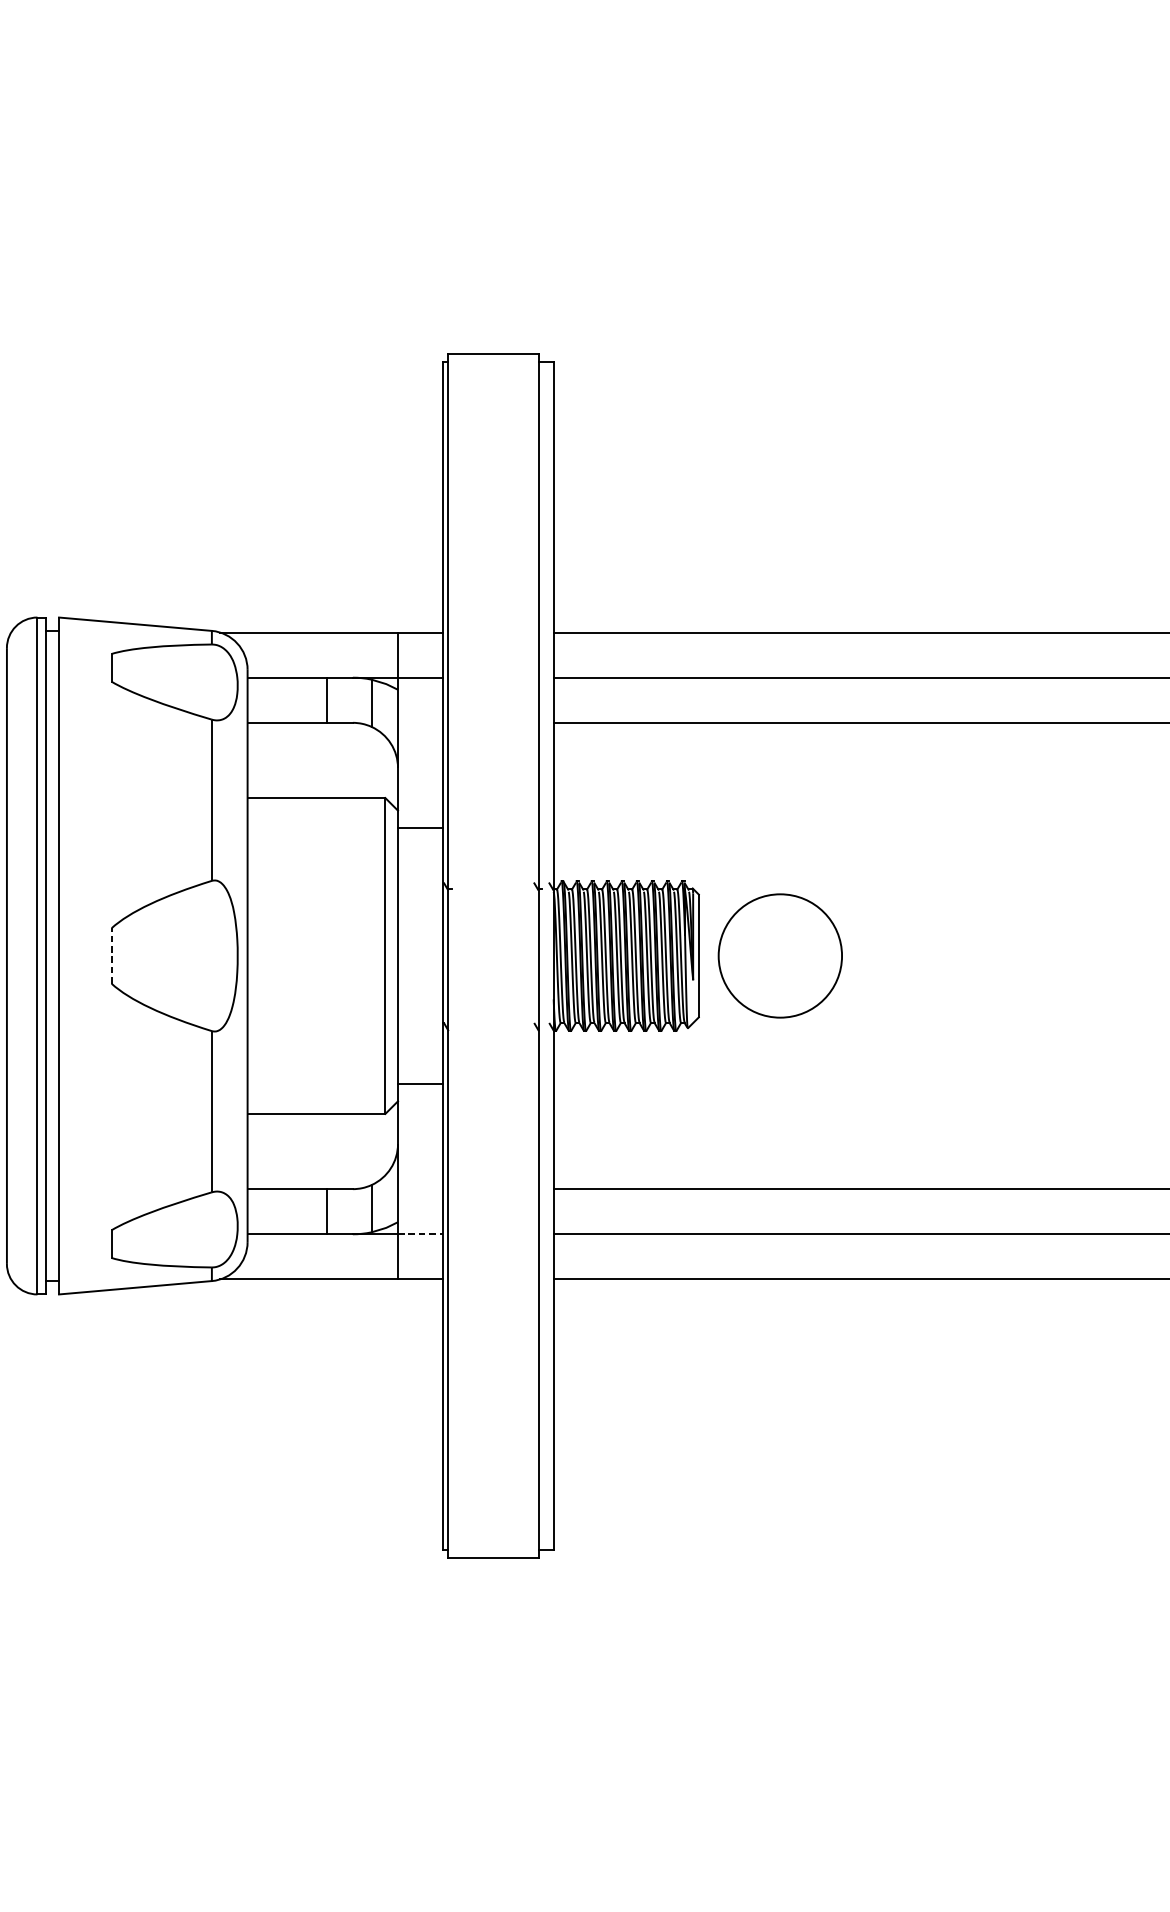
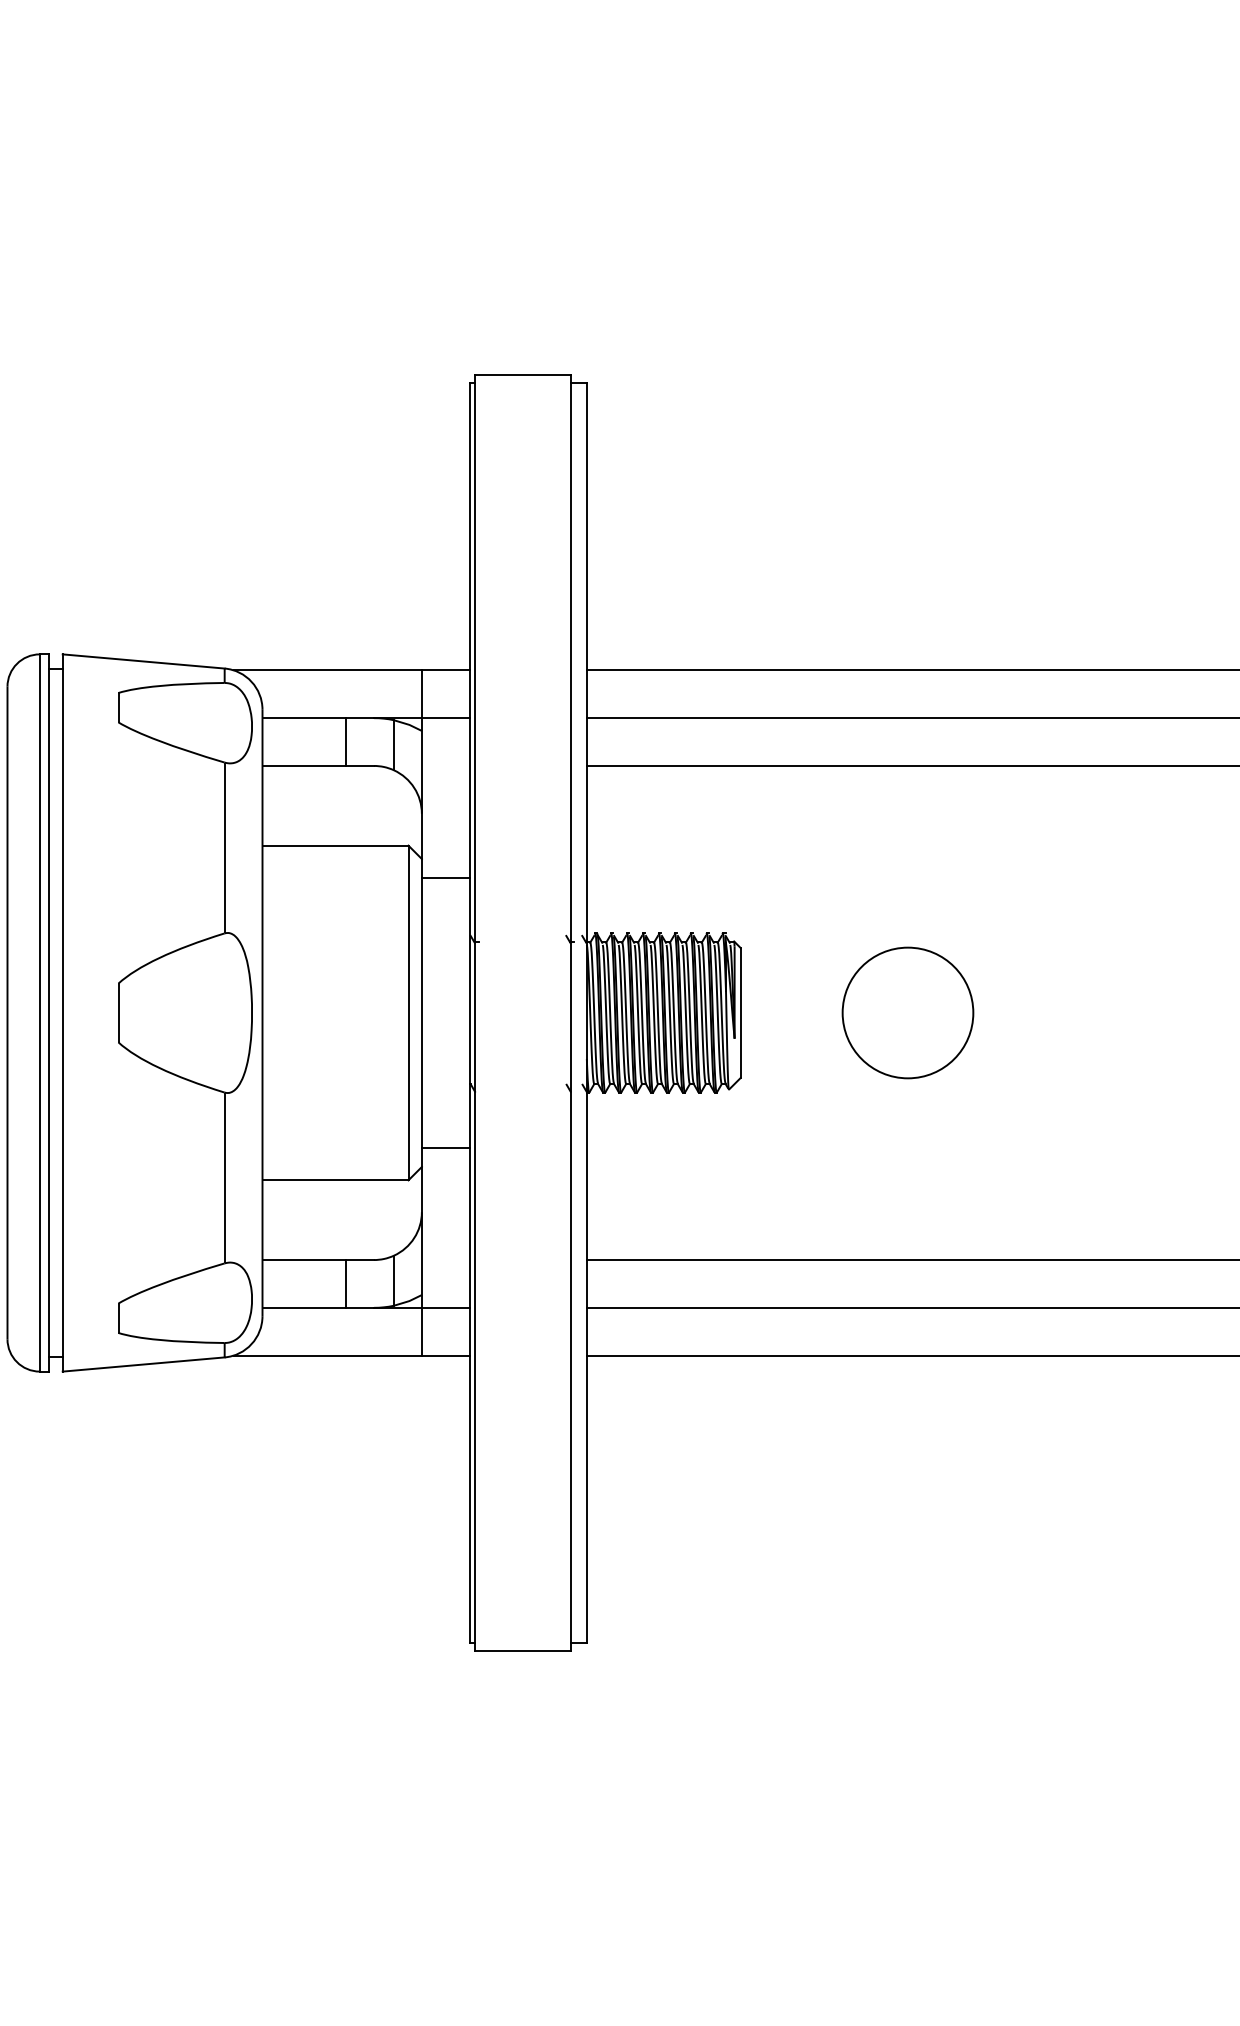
line: (111, 955) -> (118, 1012), dashed -> solid
circle: (779, 955) -> (907, 1012), moved
line: (420, 1233) -> (445, 1307), dashed -> solid

